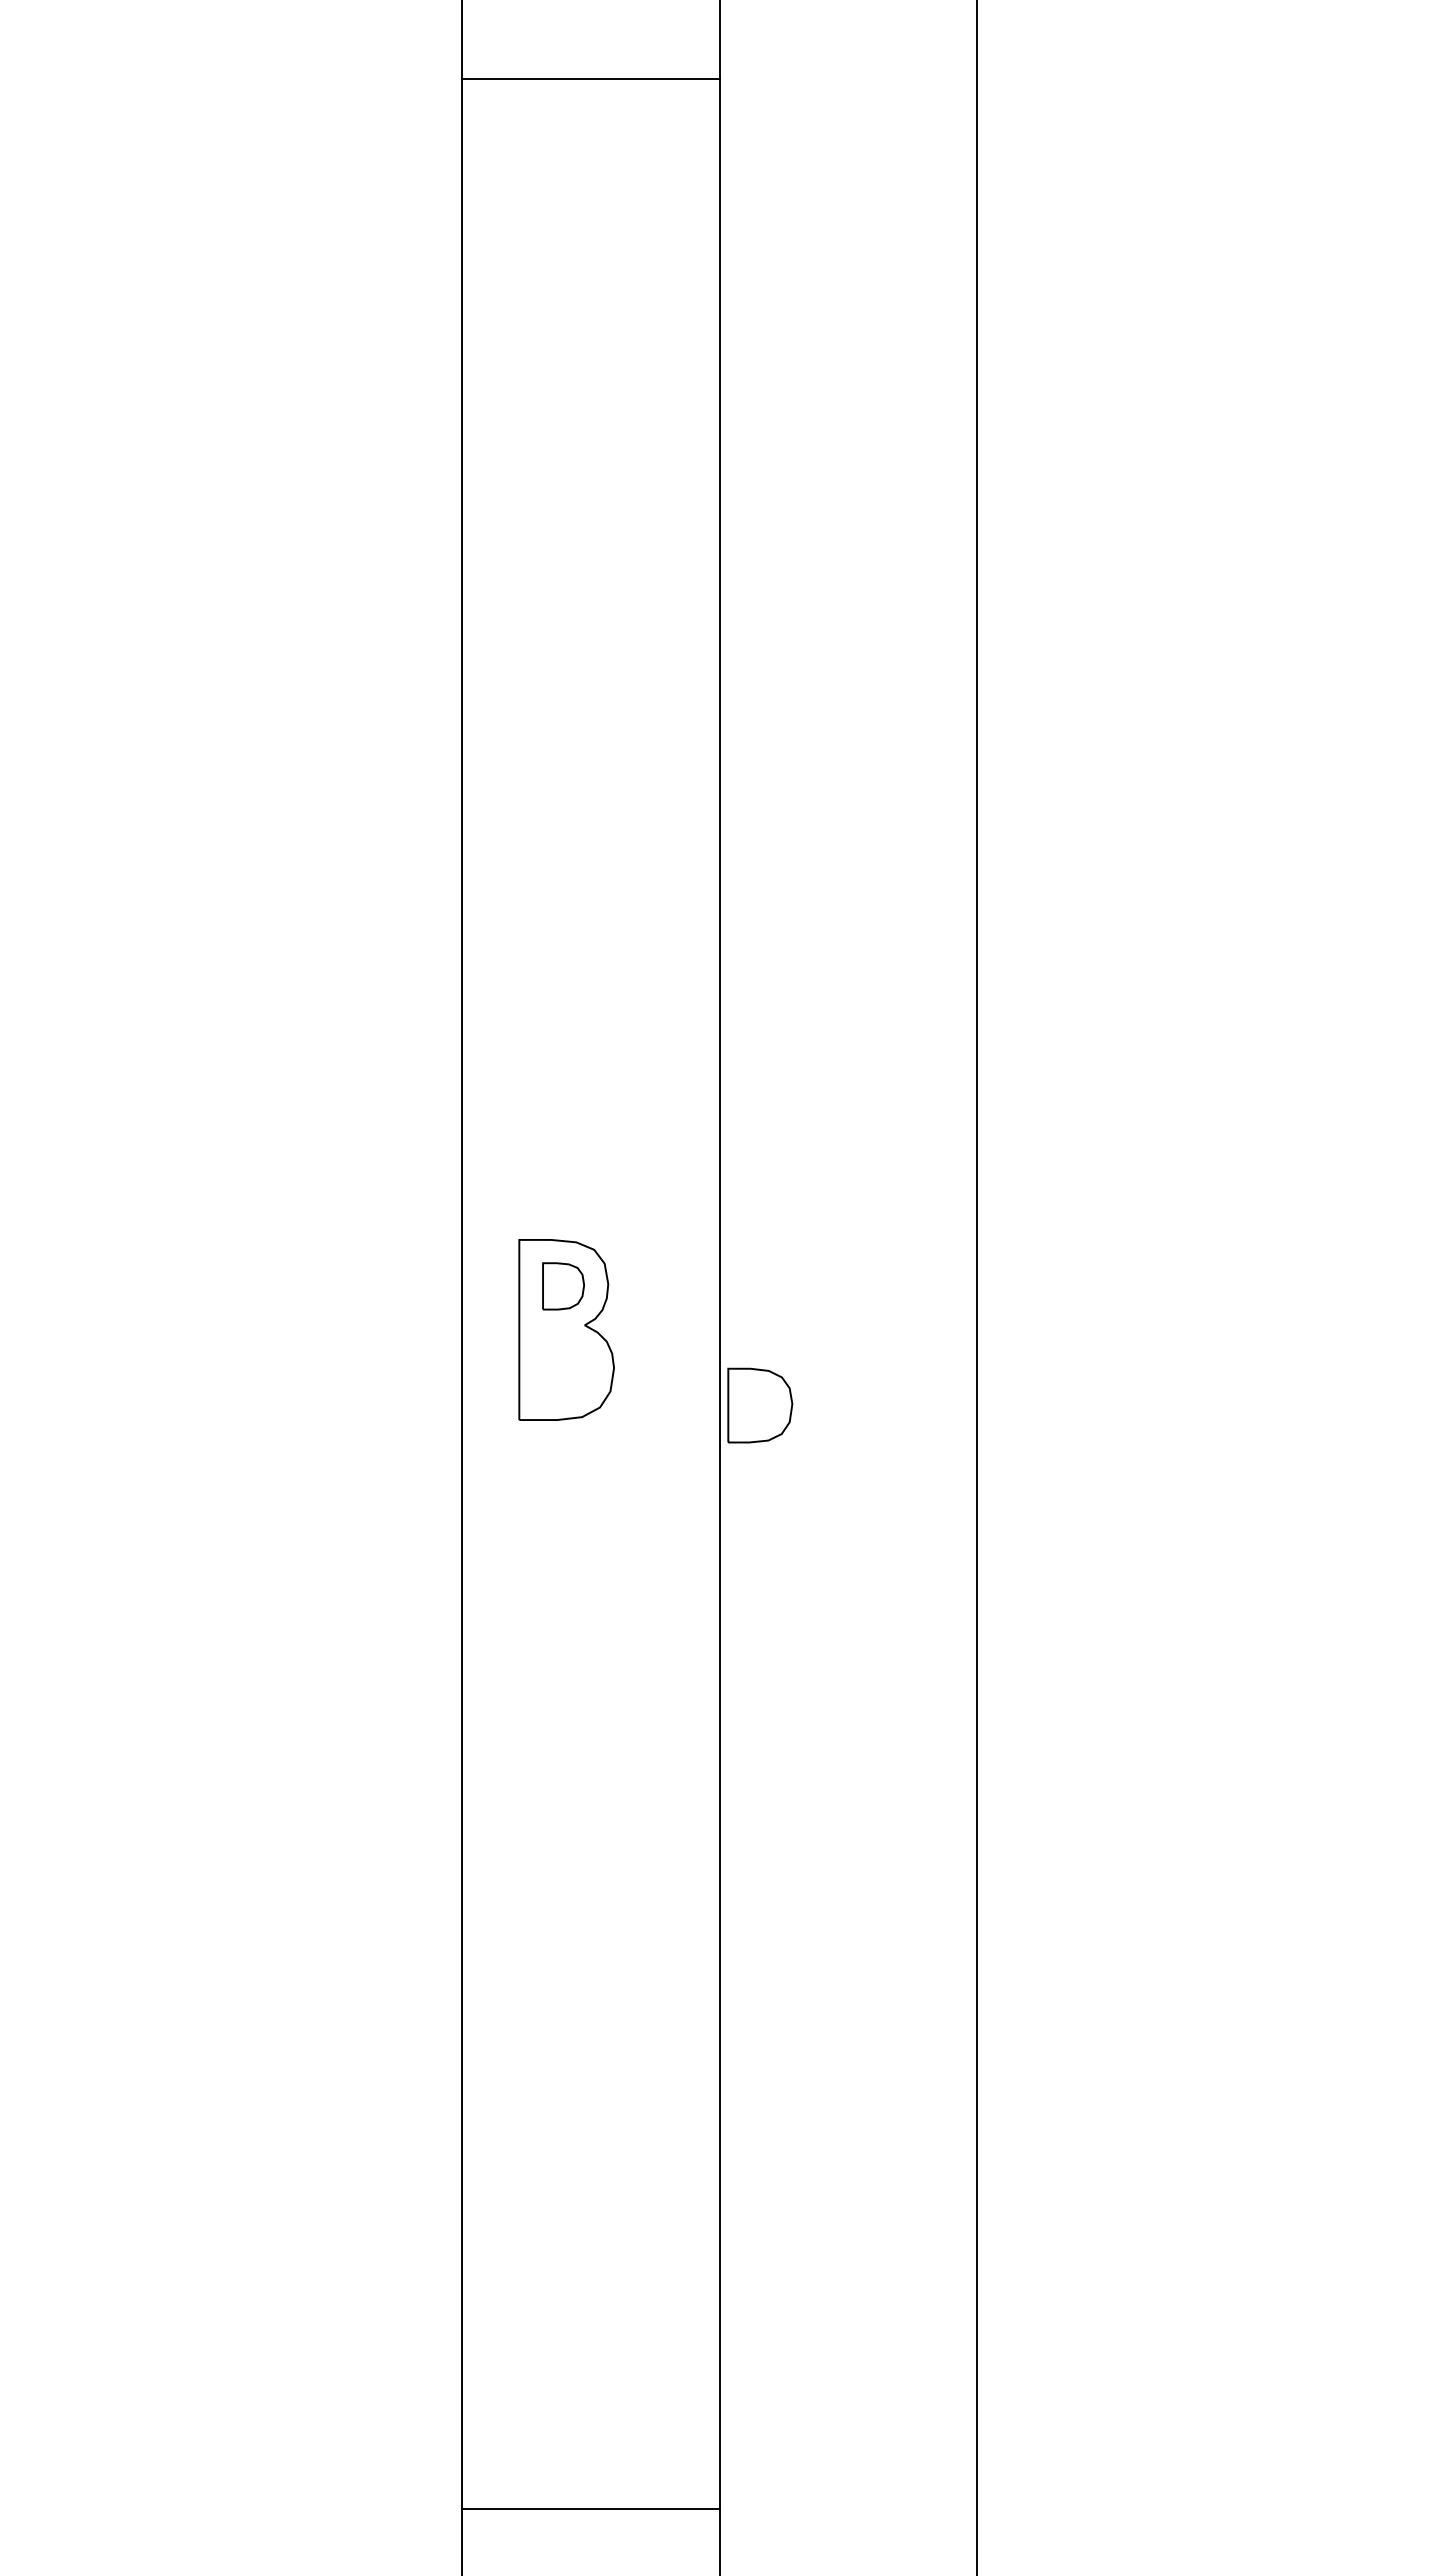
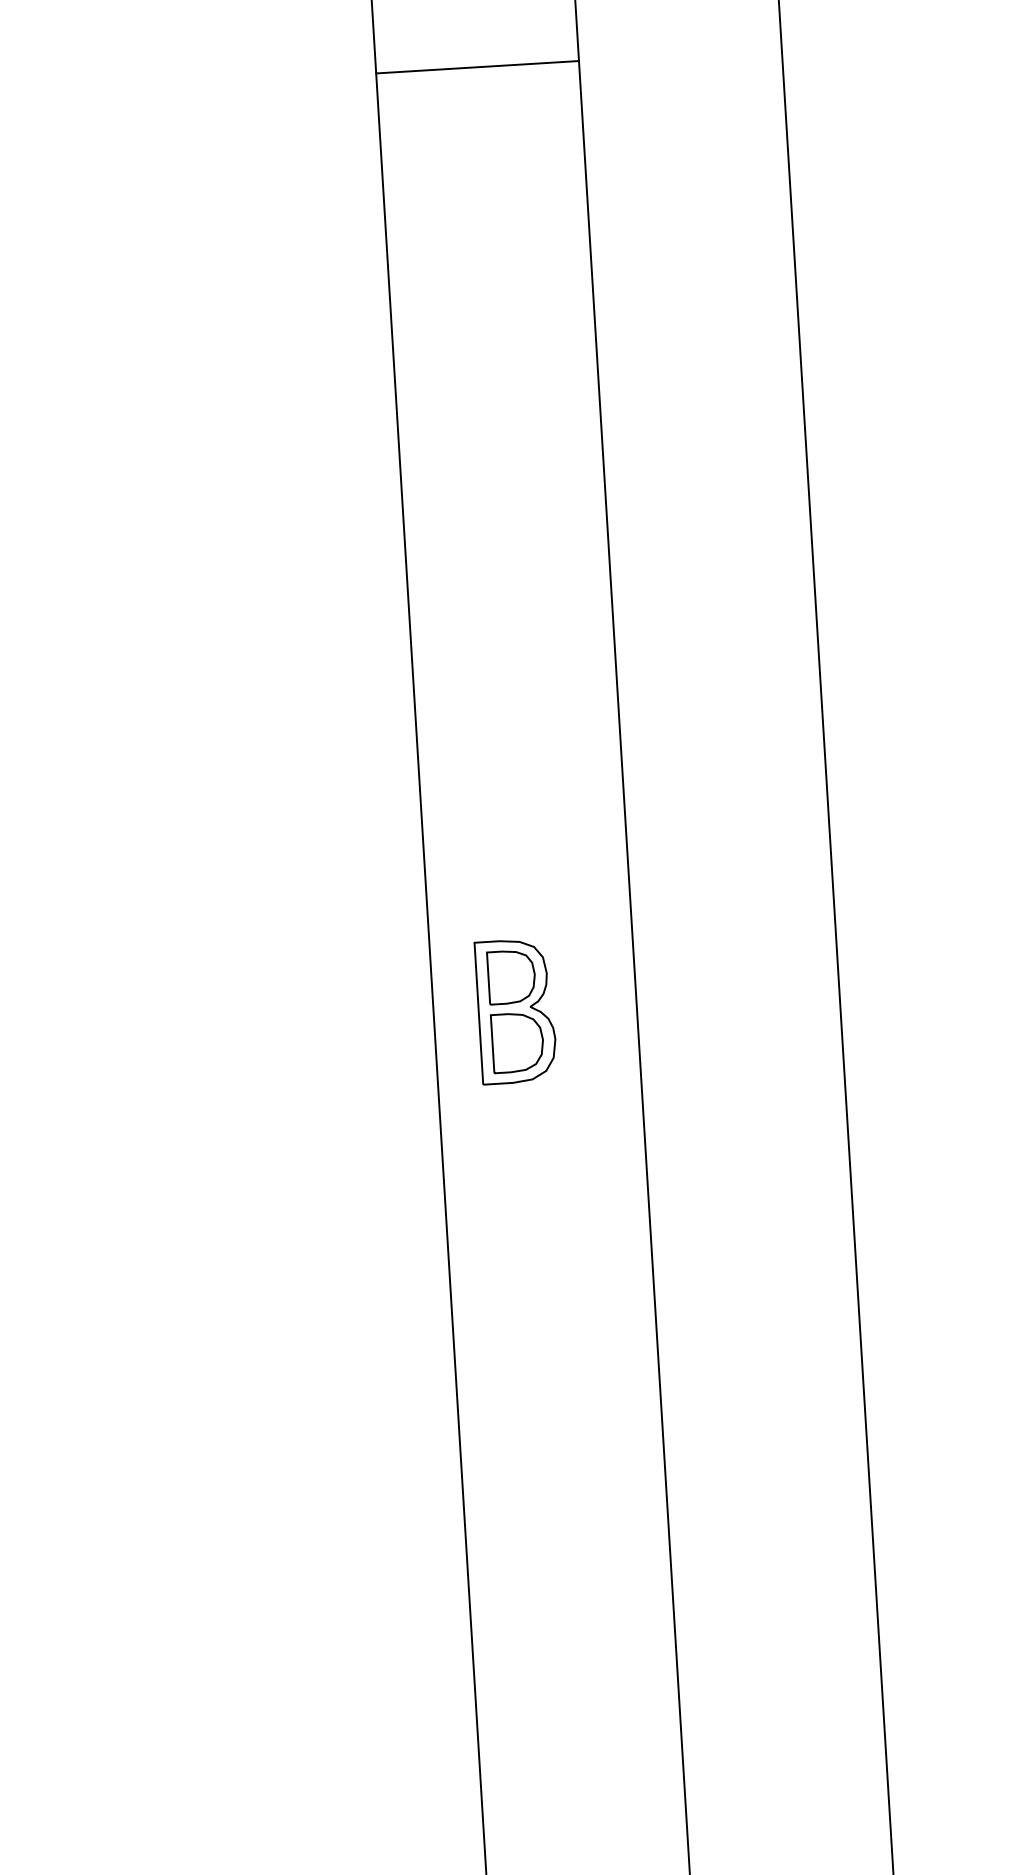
line: (590, 78) -> (477, 67), moved
part: (563, 1286) -> (511, 977), size x1.43
part: (760, 1405) -> (517, 1042), moved

